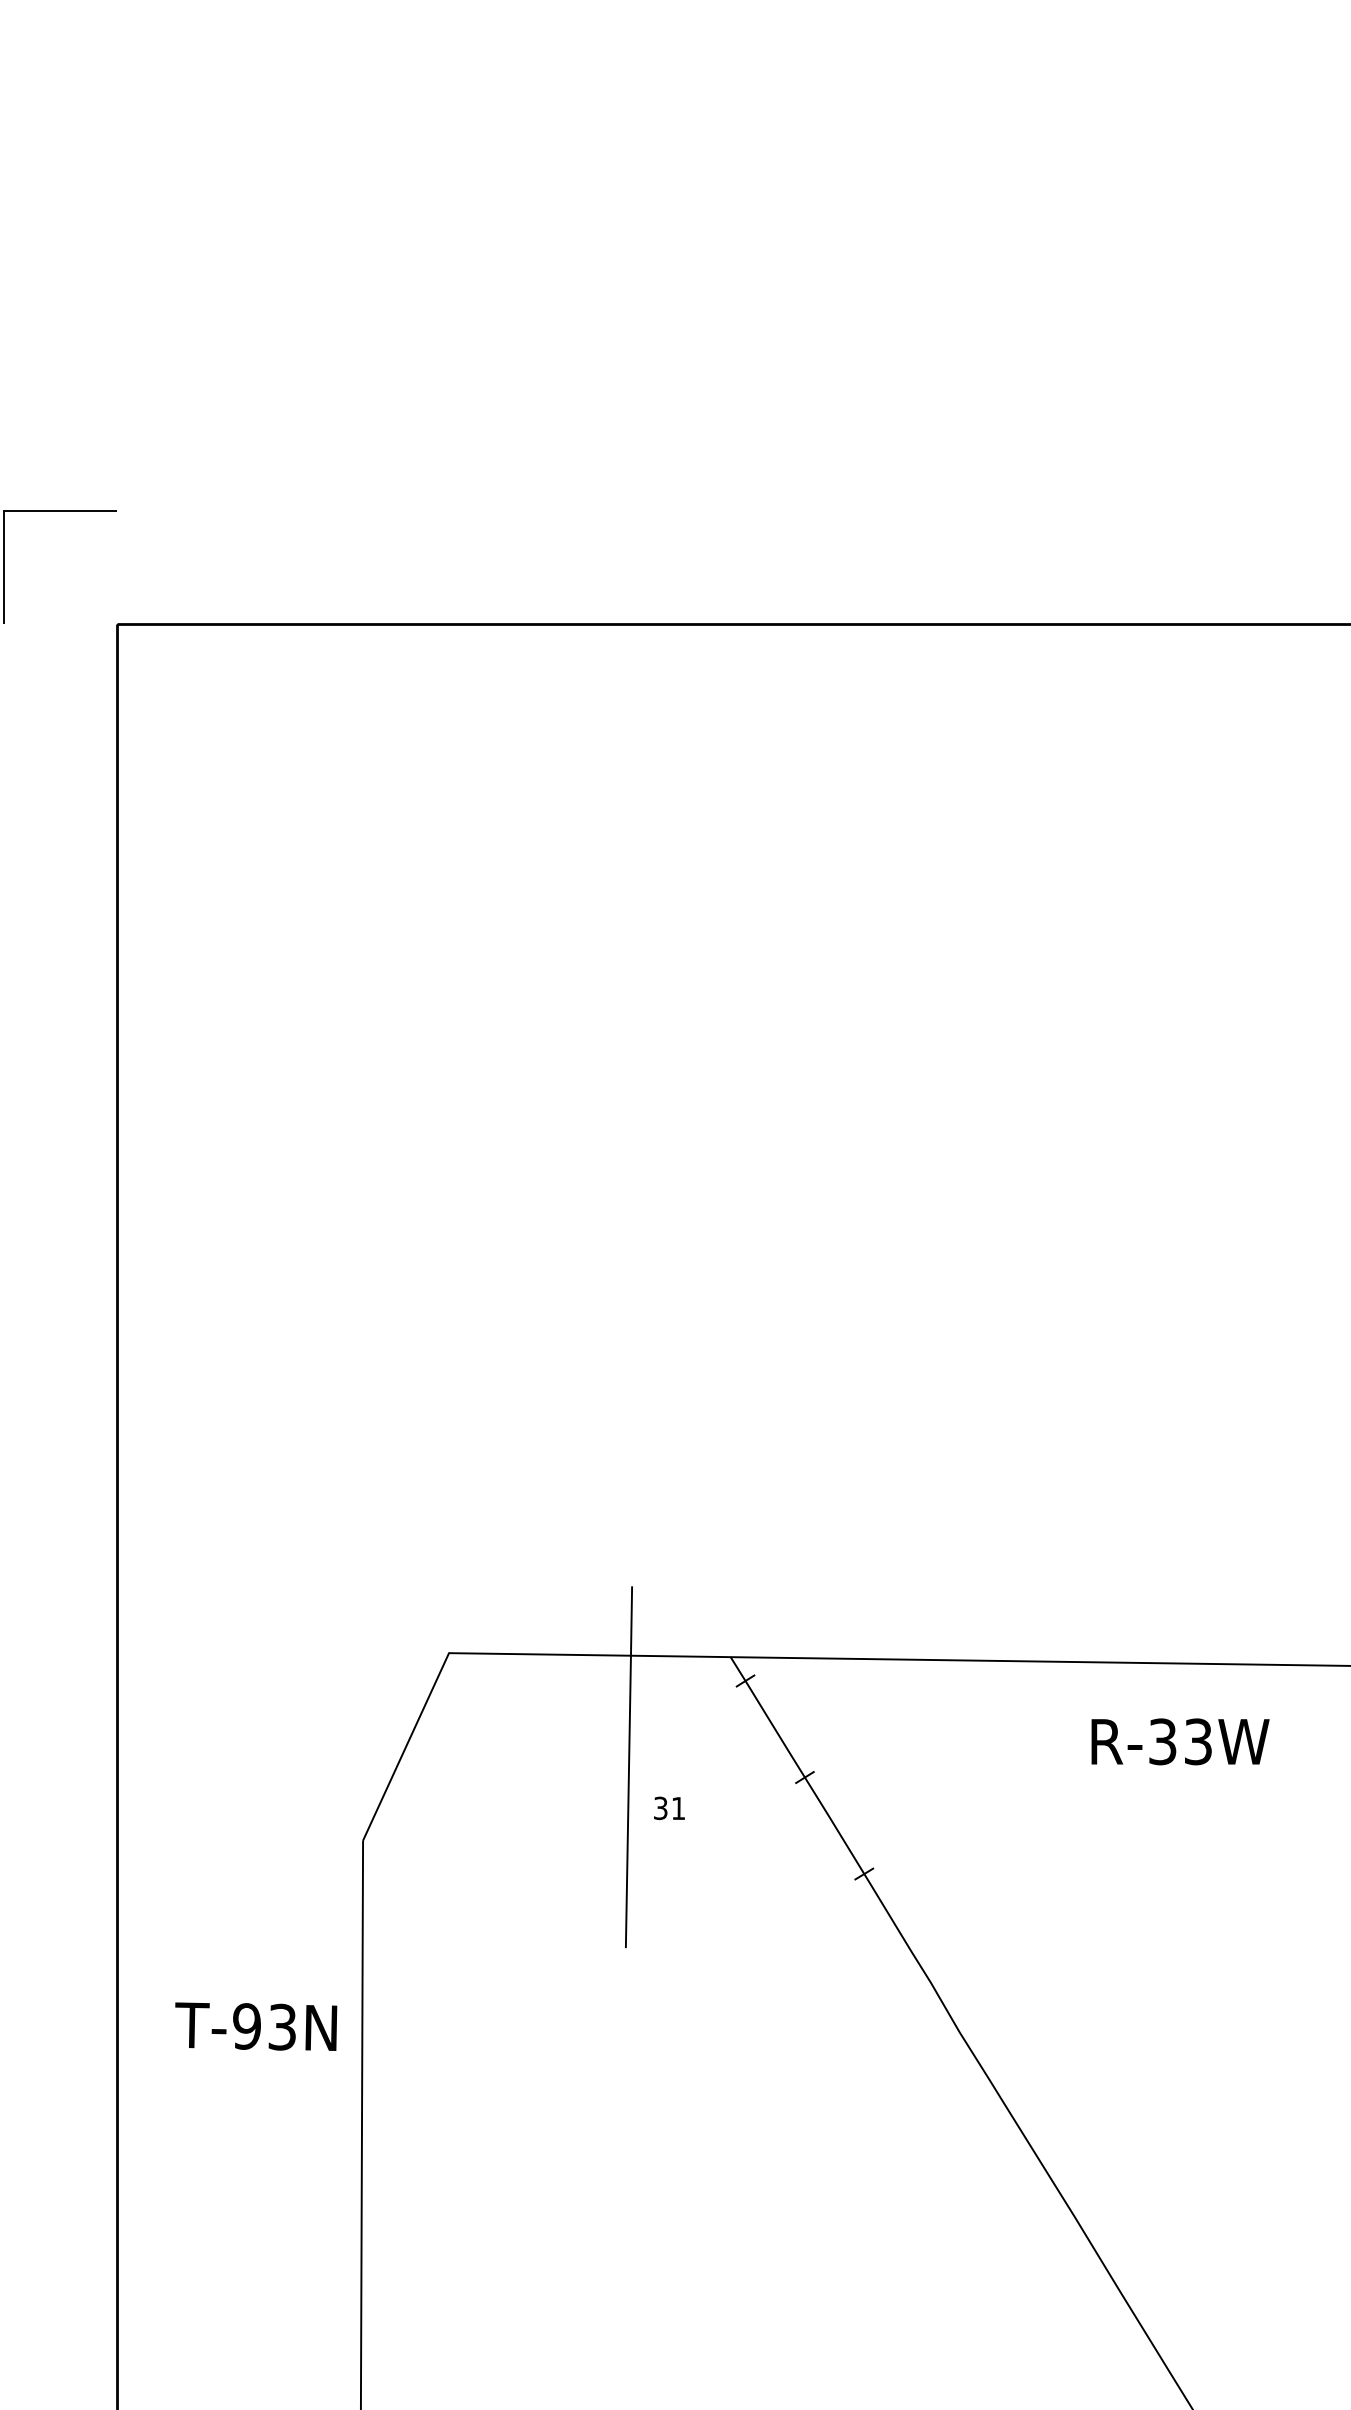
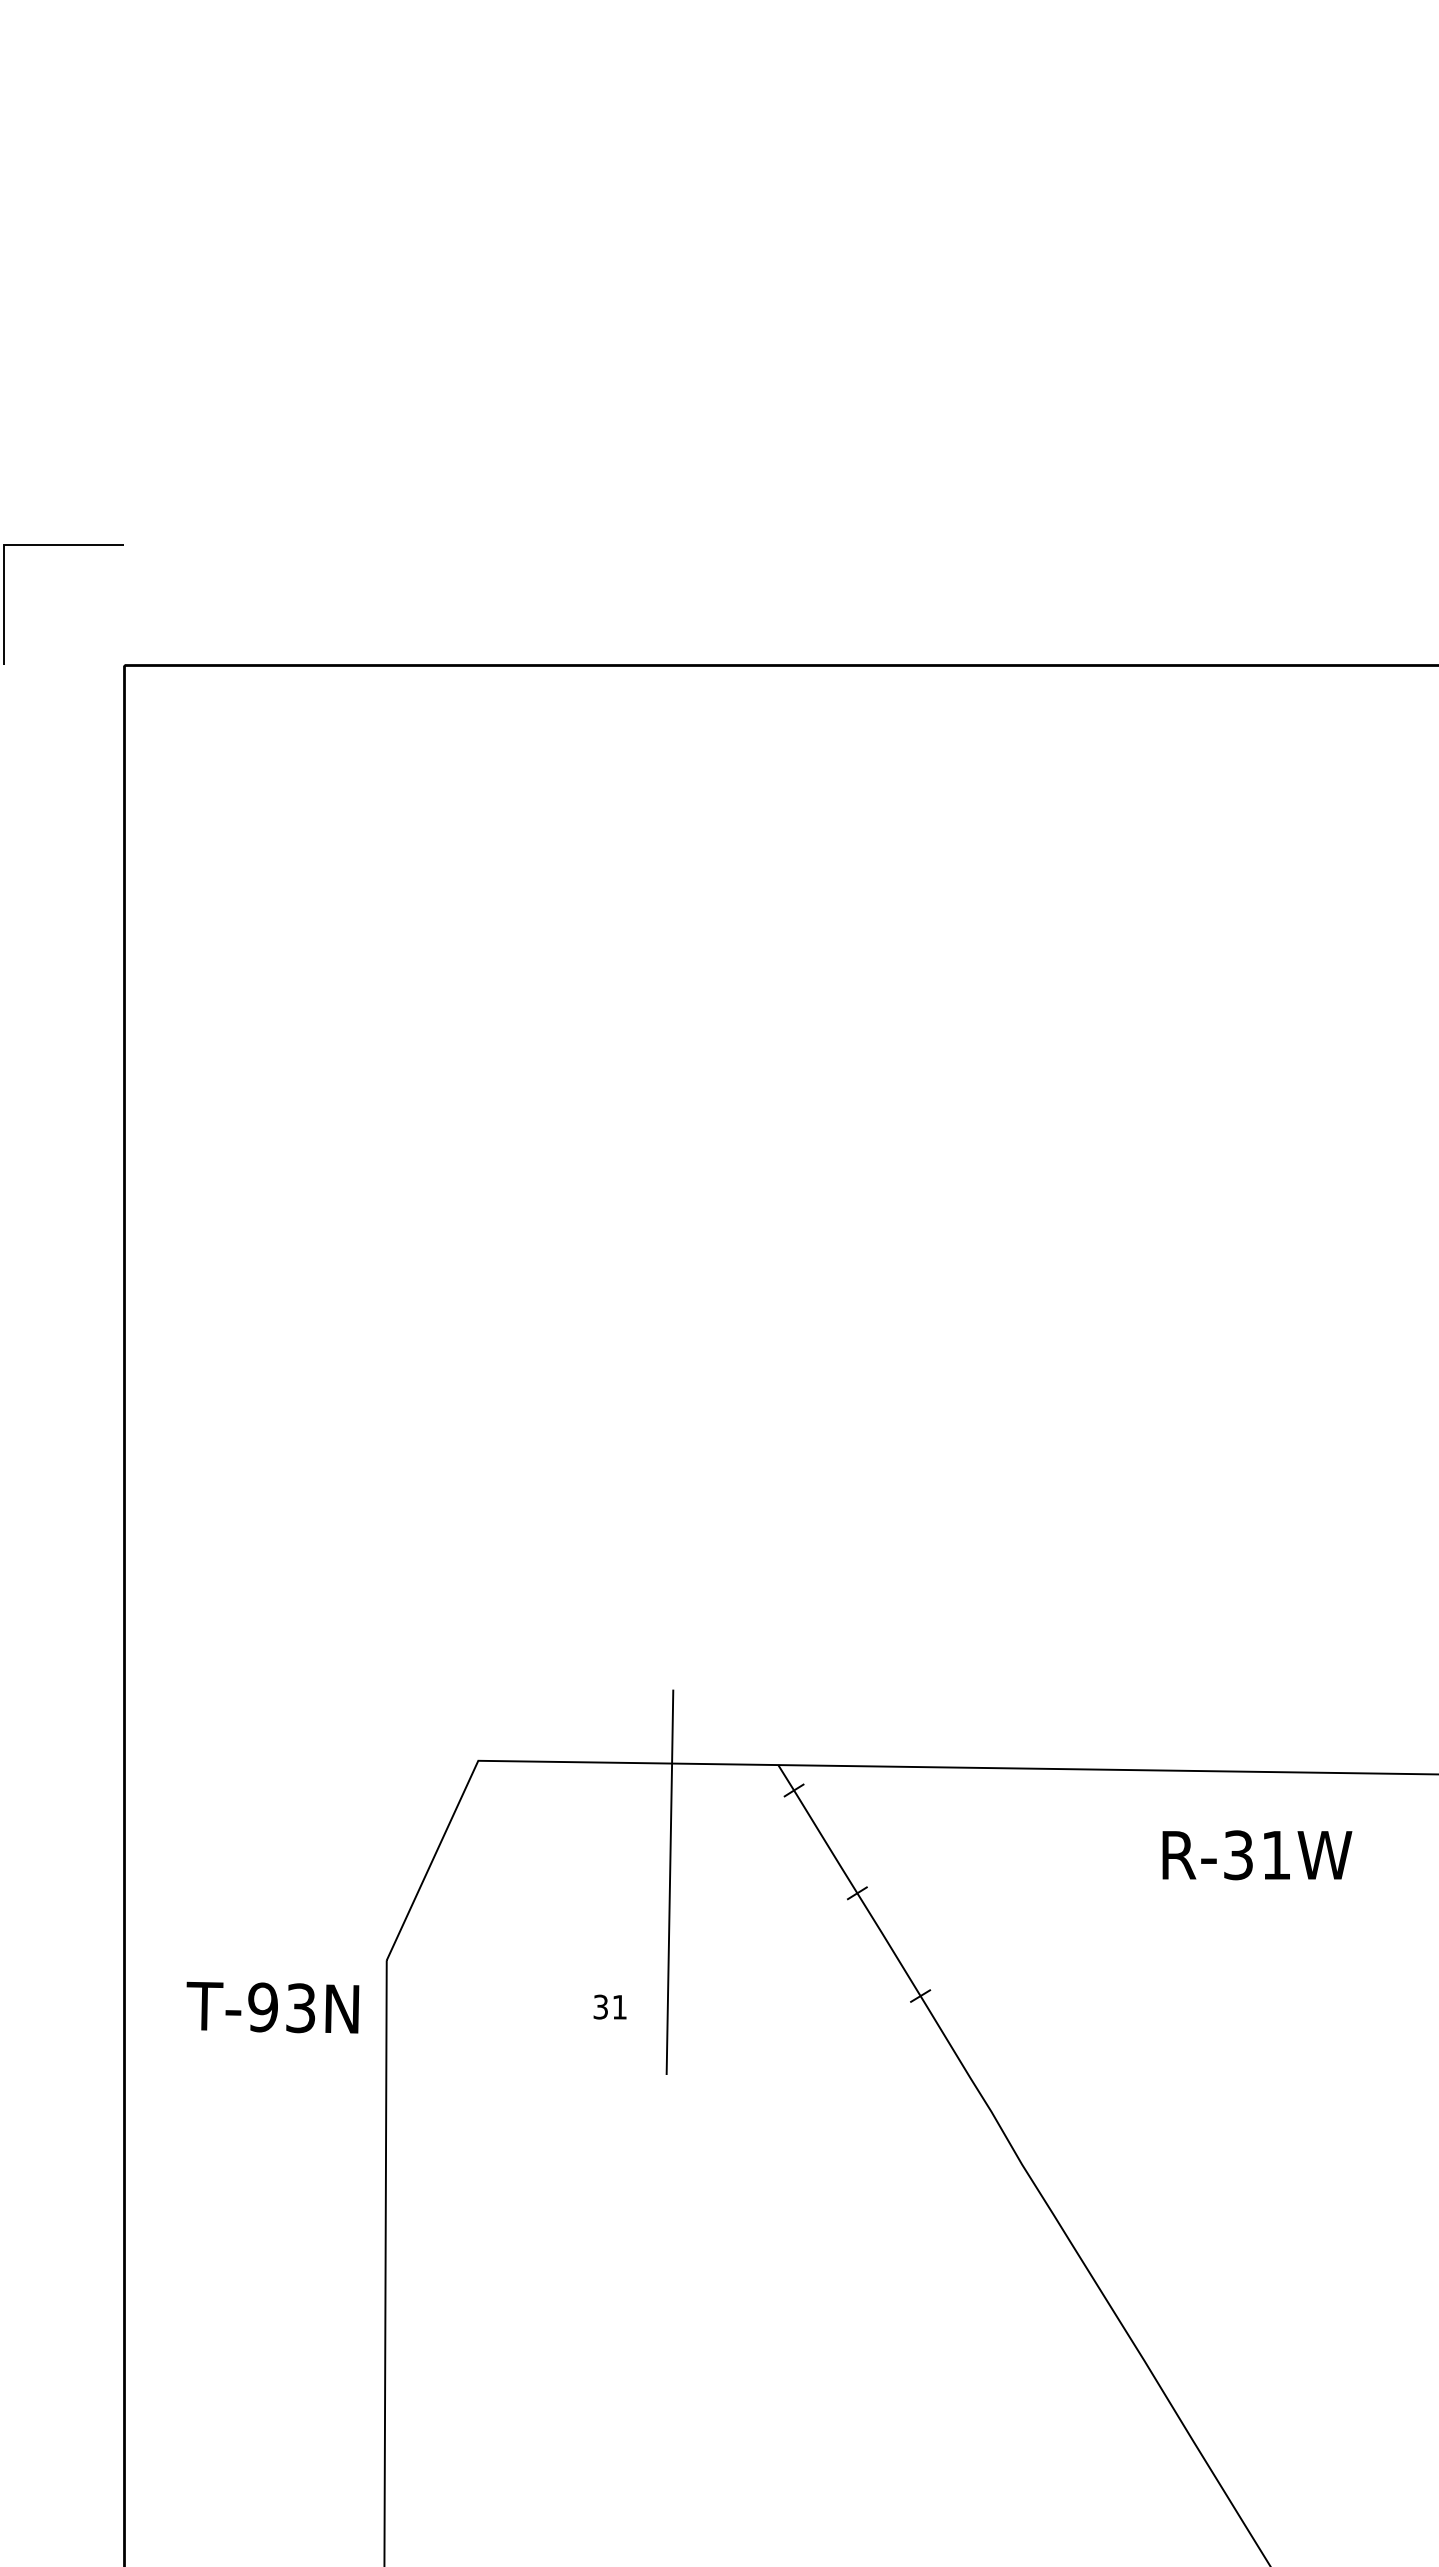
text: (1198, 1742) -> (1276, 1855), R-33W -> R-31W
text: (668, 1807) -> (609, 2006), moved
text: (255, 2026) -> (272, 2007), moved

